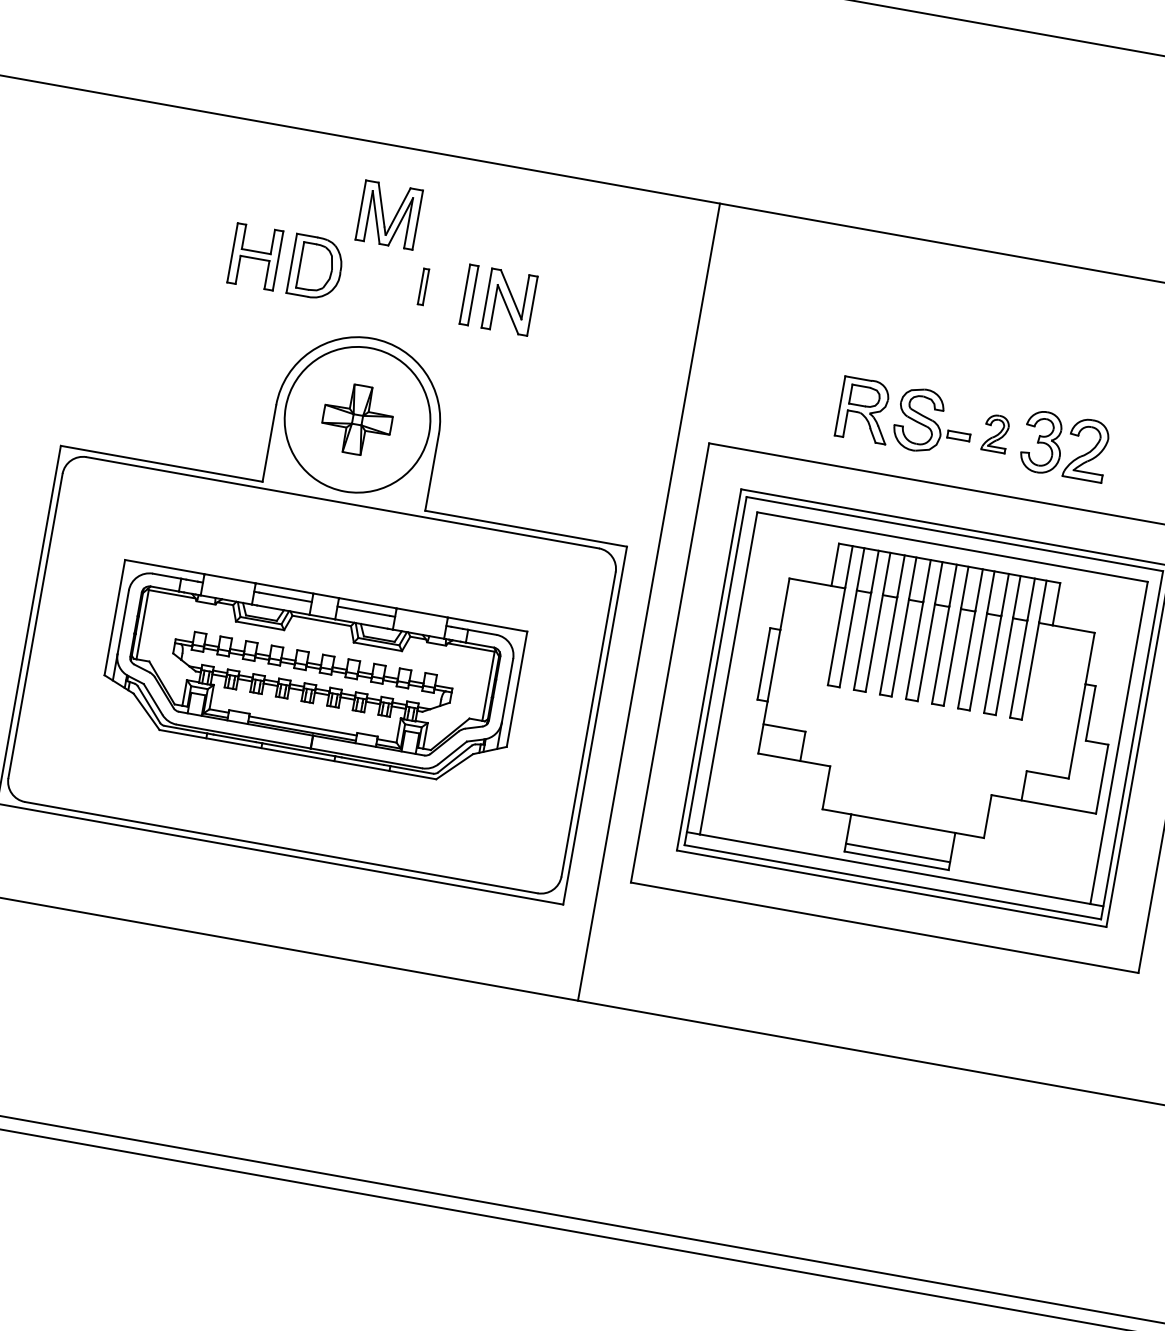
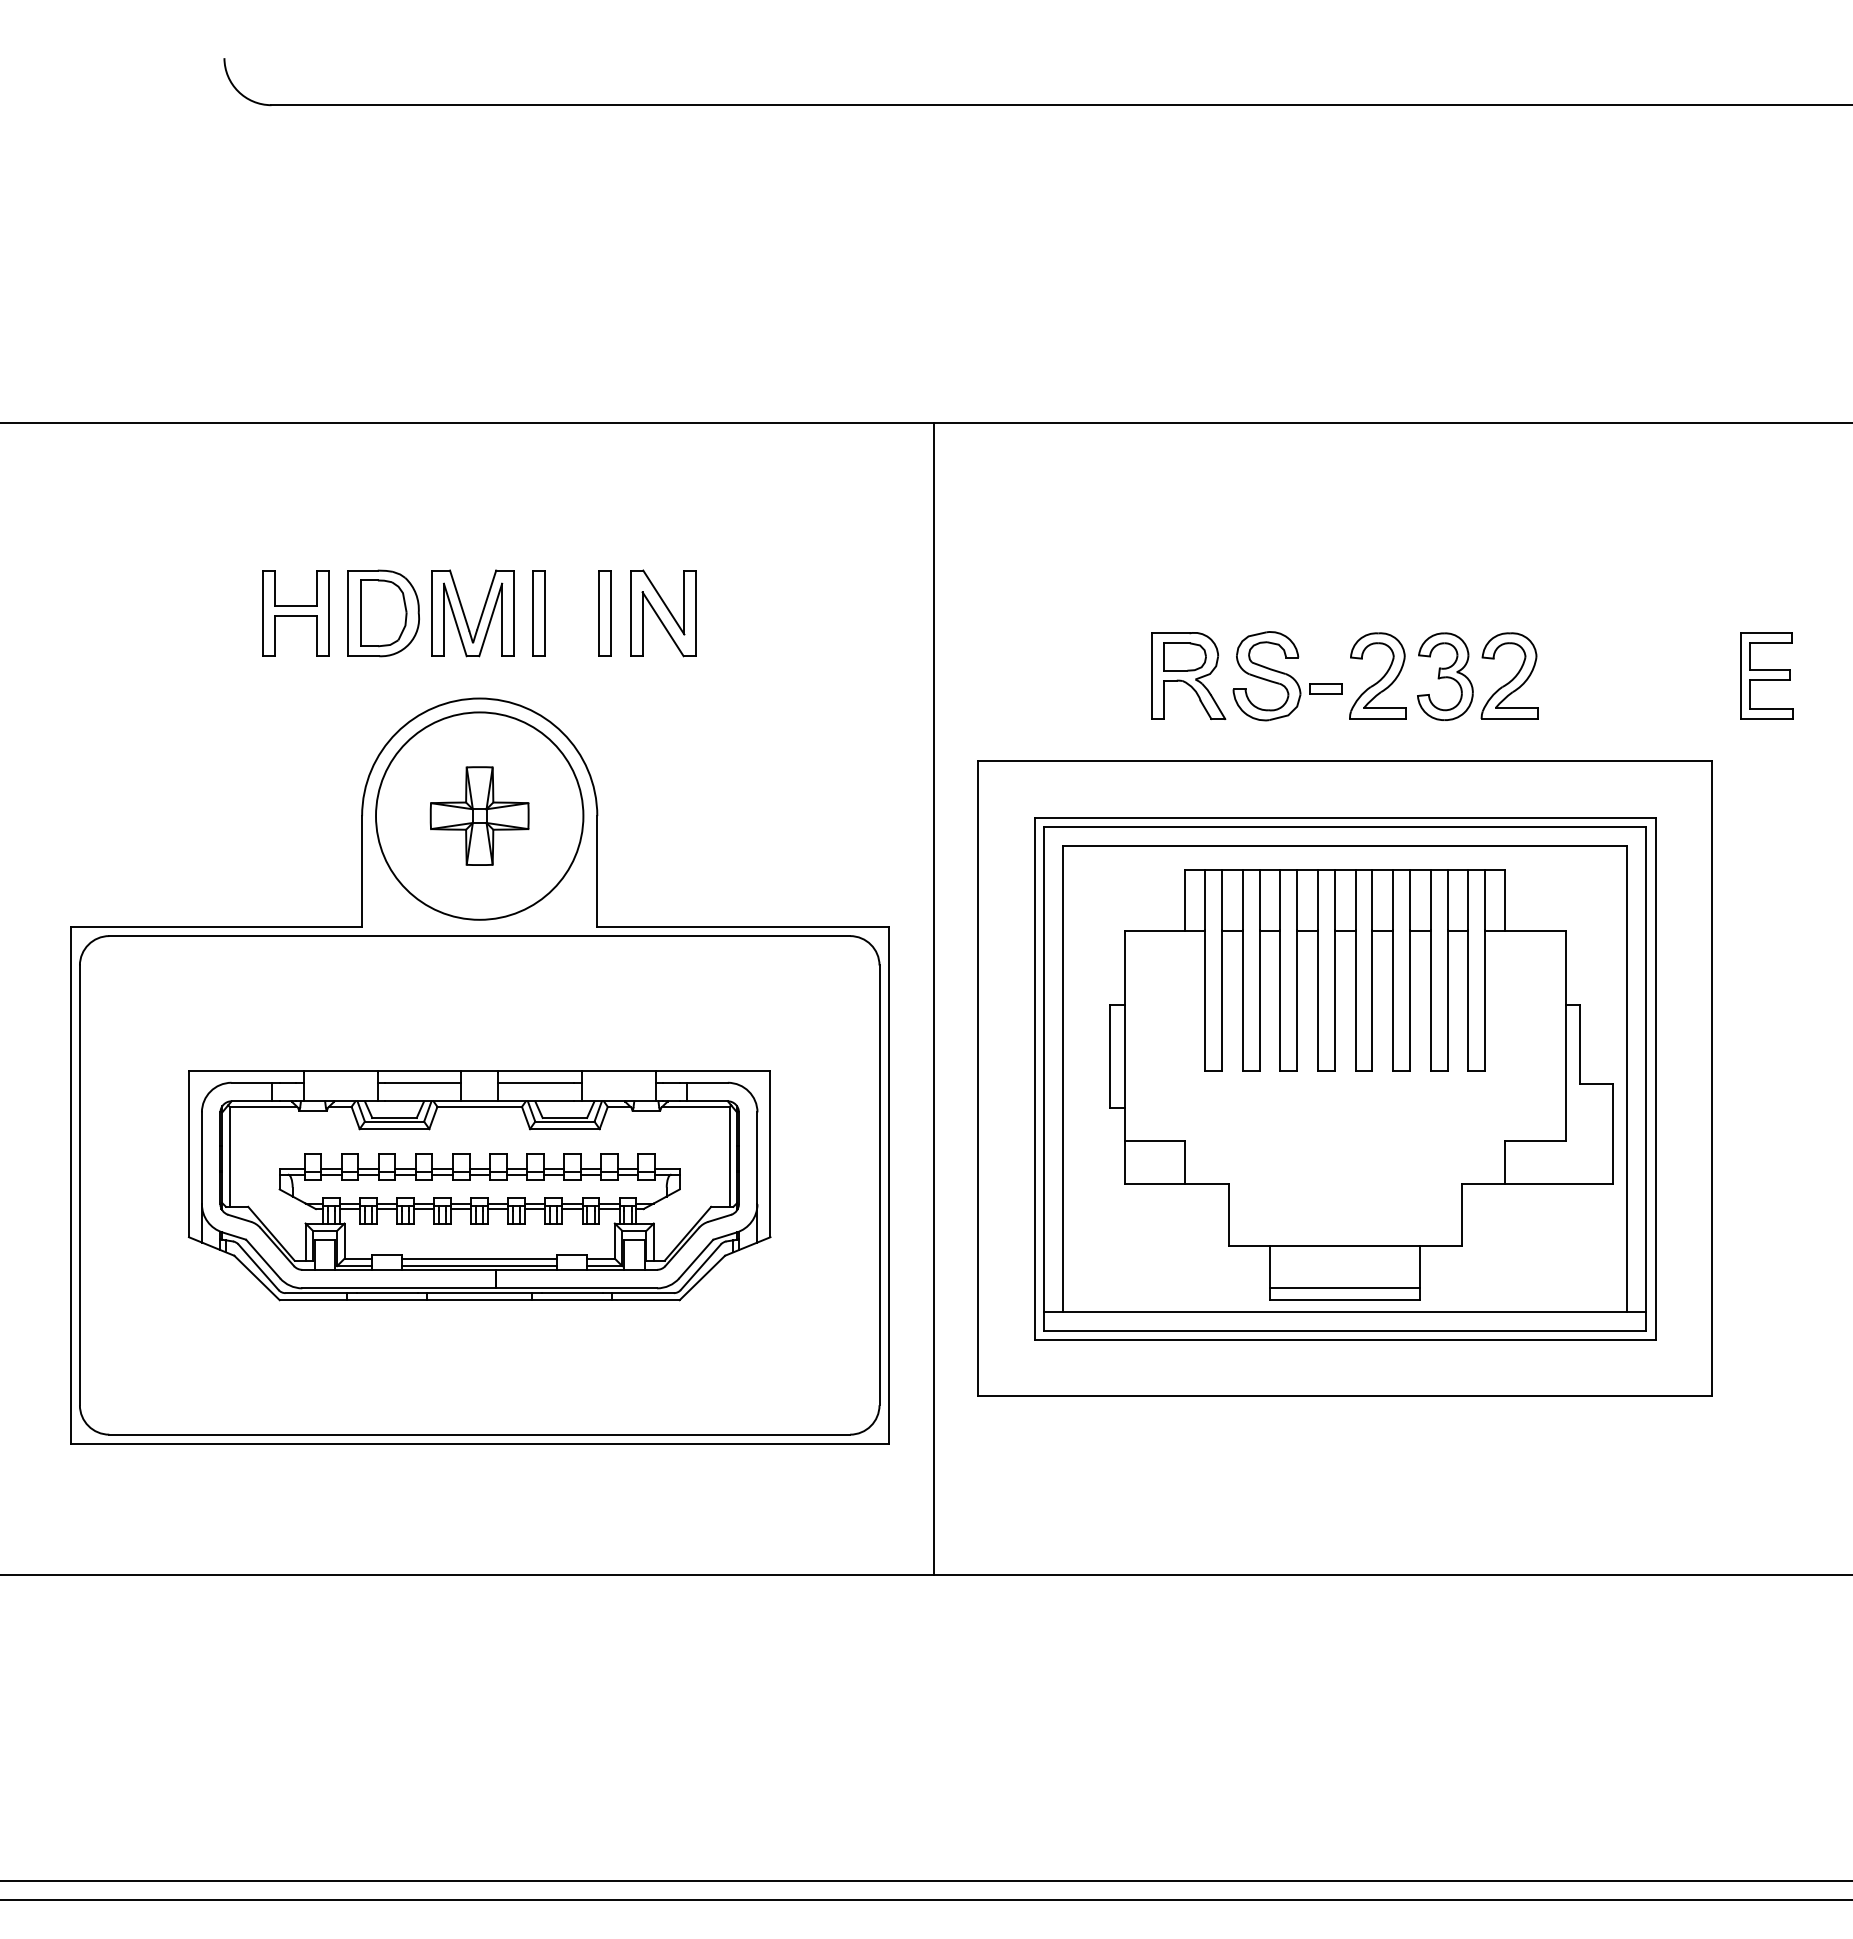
part: (383, 215) -> (465, 615), moved
part: (423, 286) -> (538, 613), size x1.67
part: (995, 433) -> (1377, 675), size x1.67

